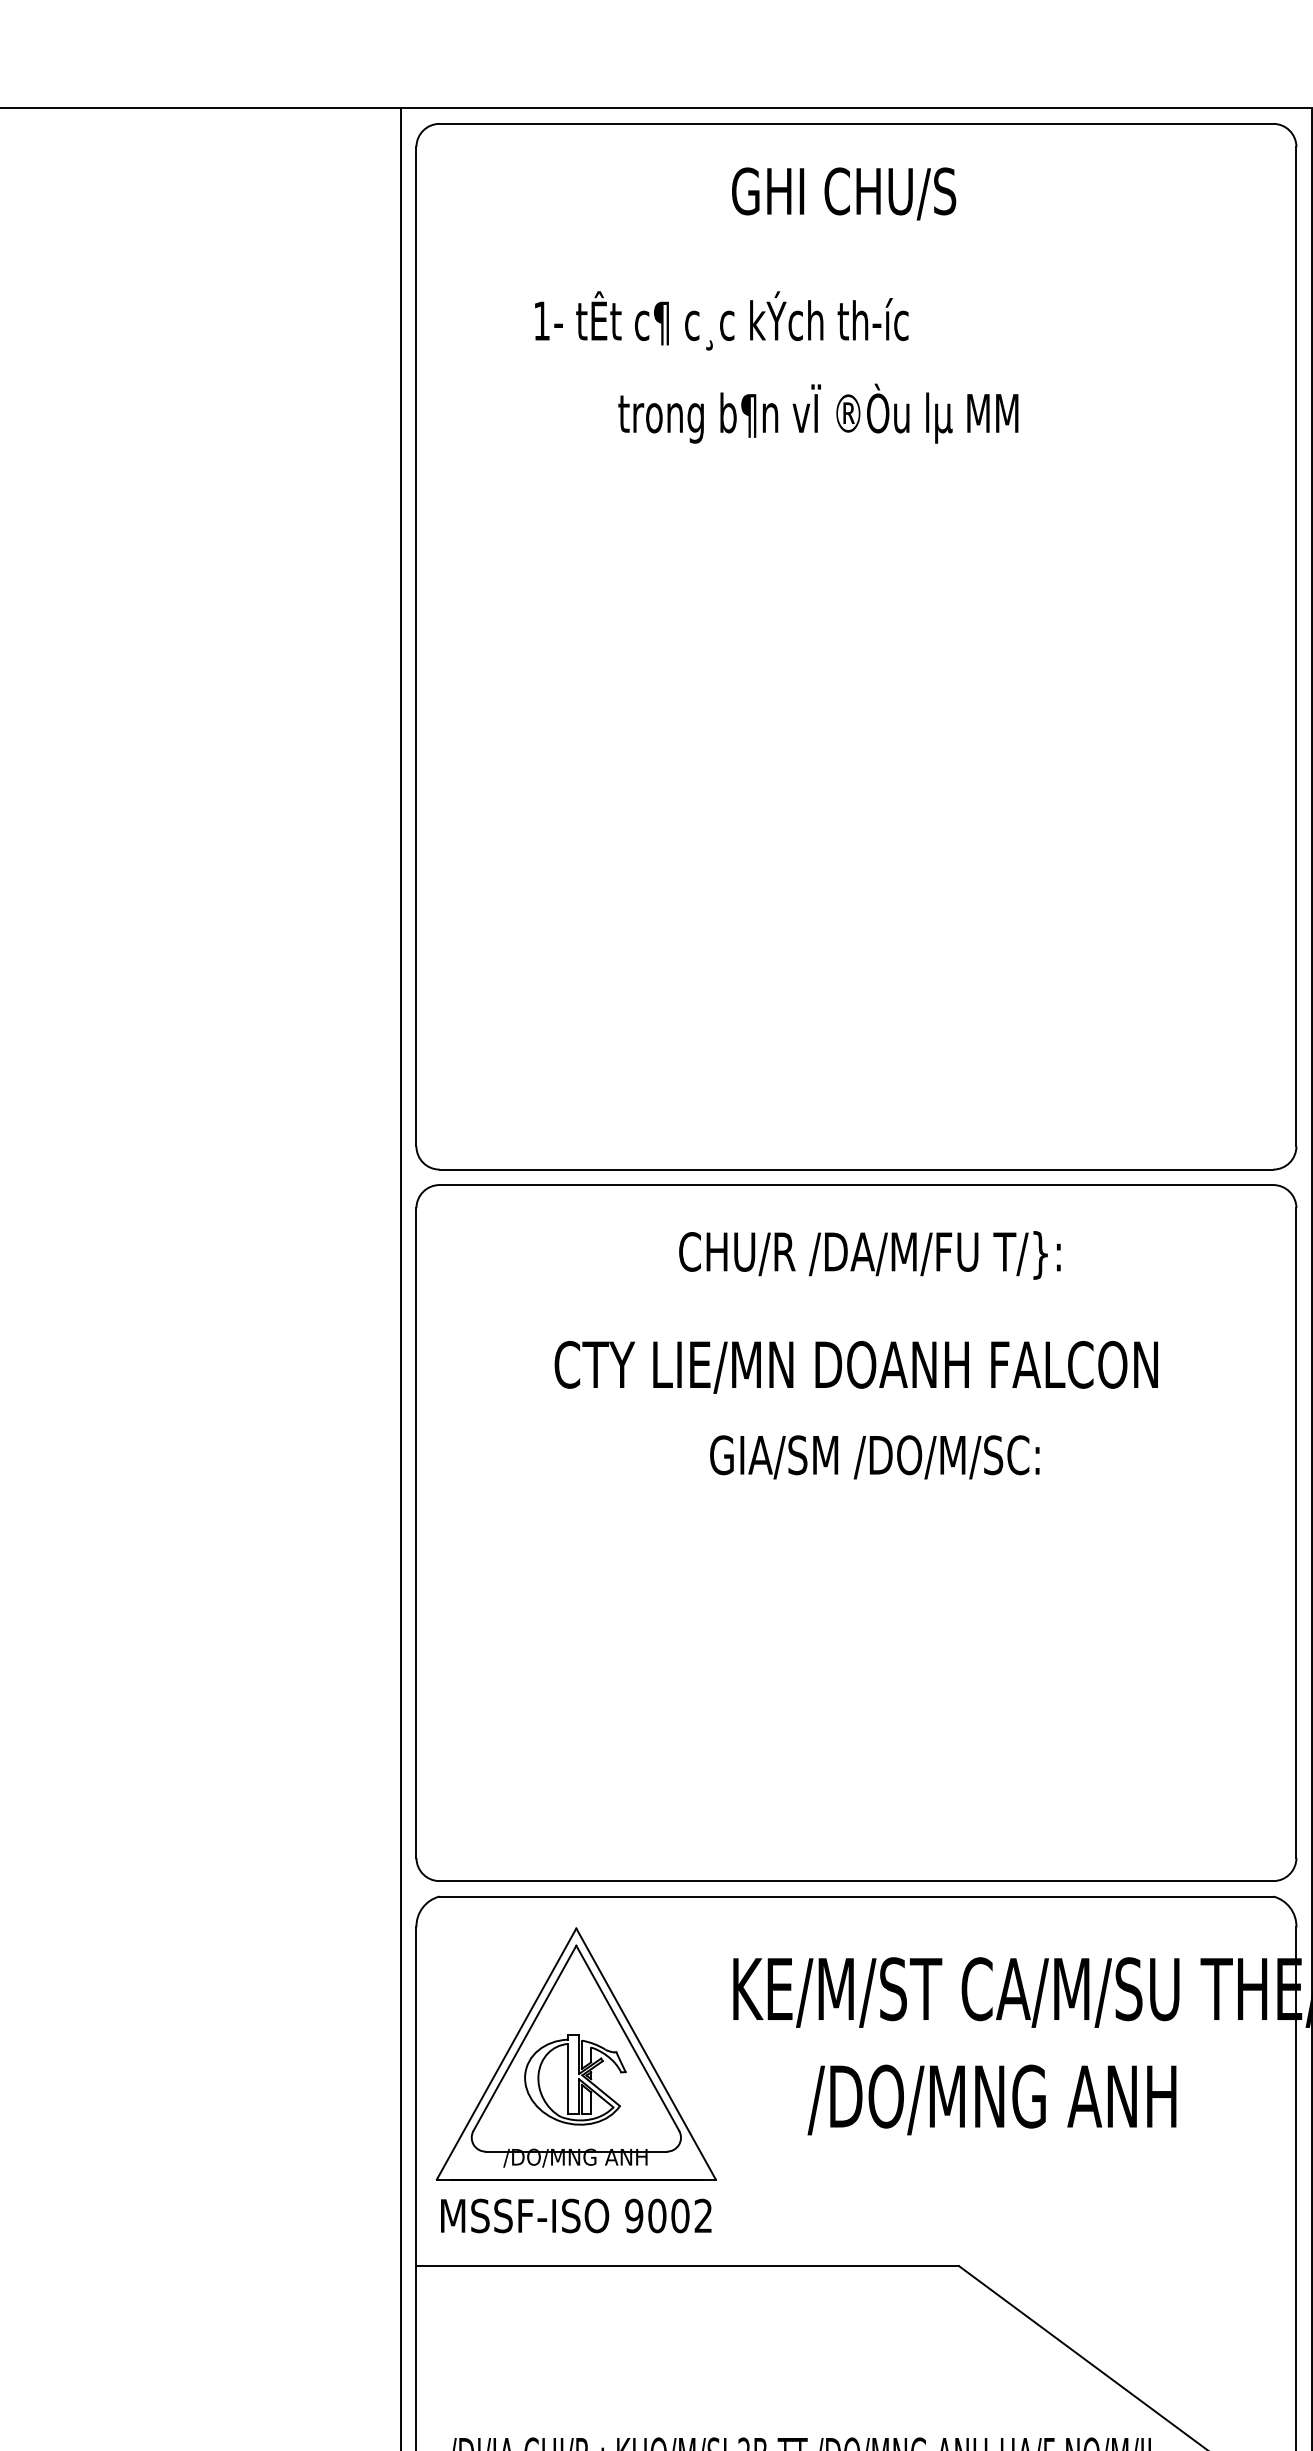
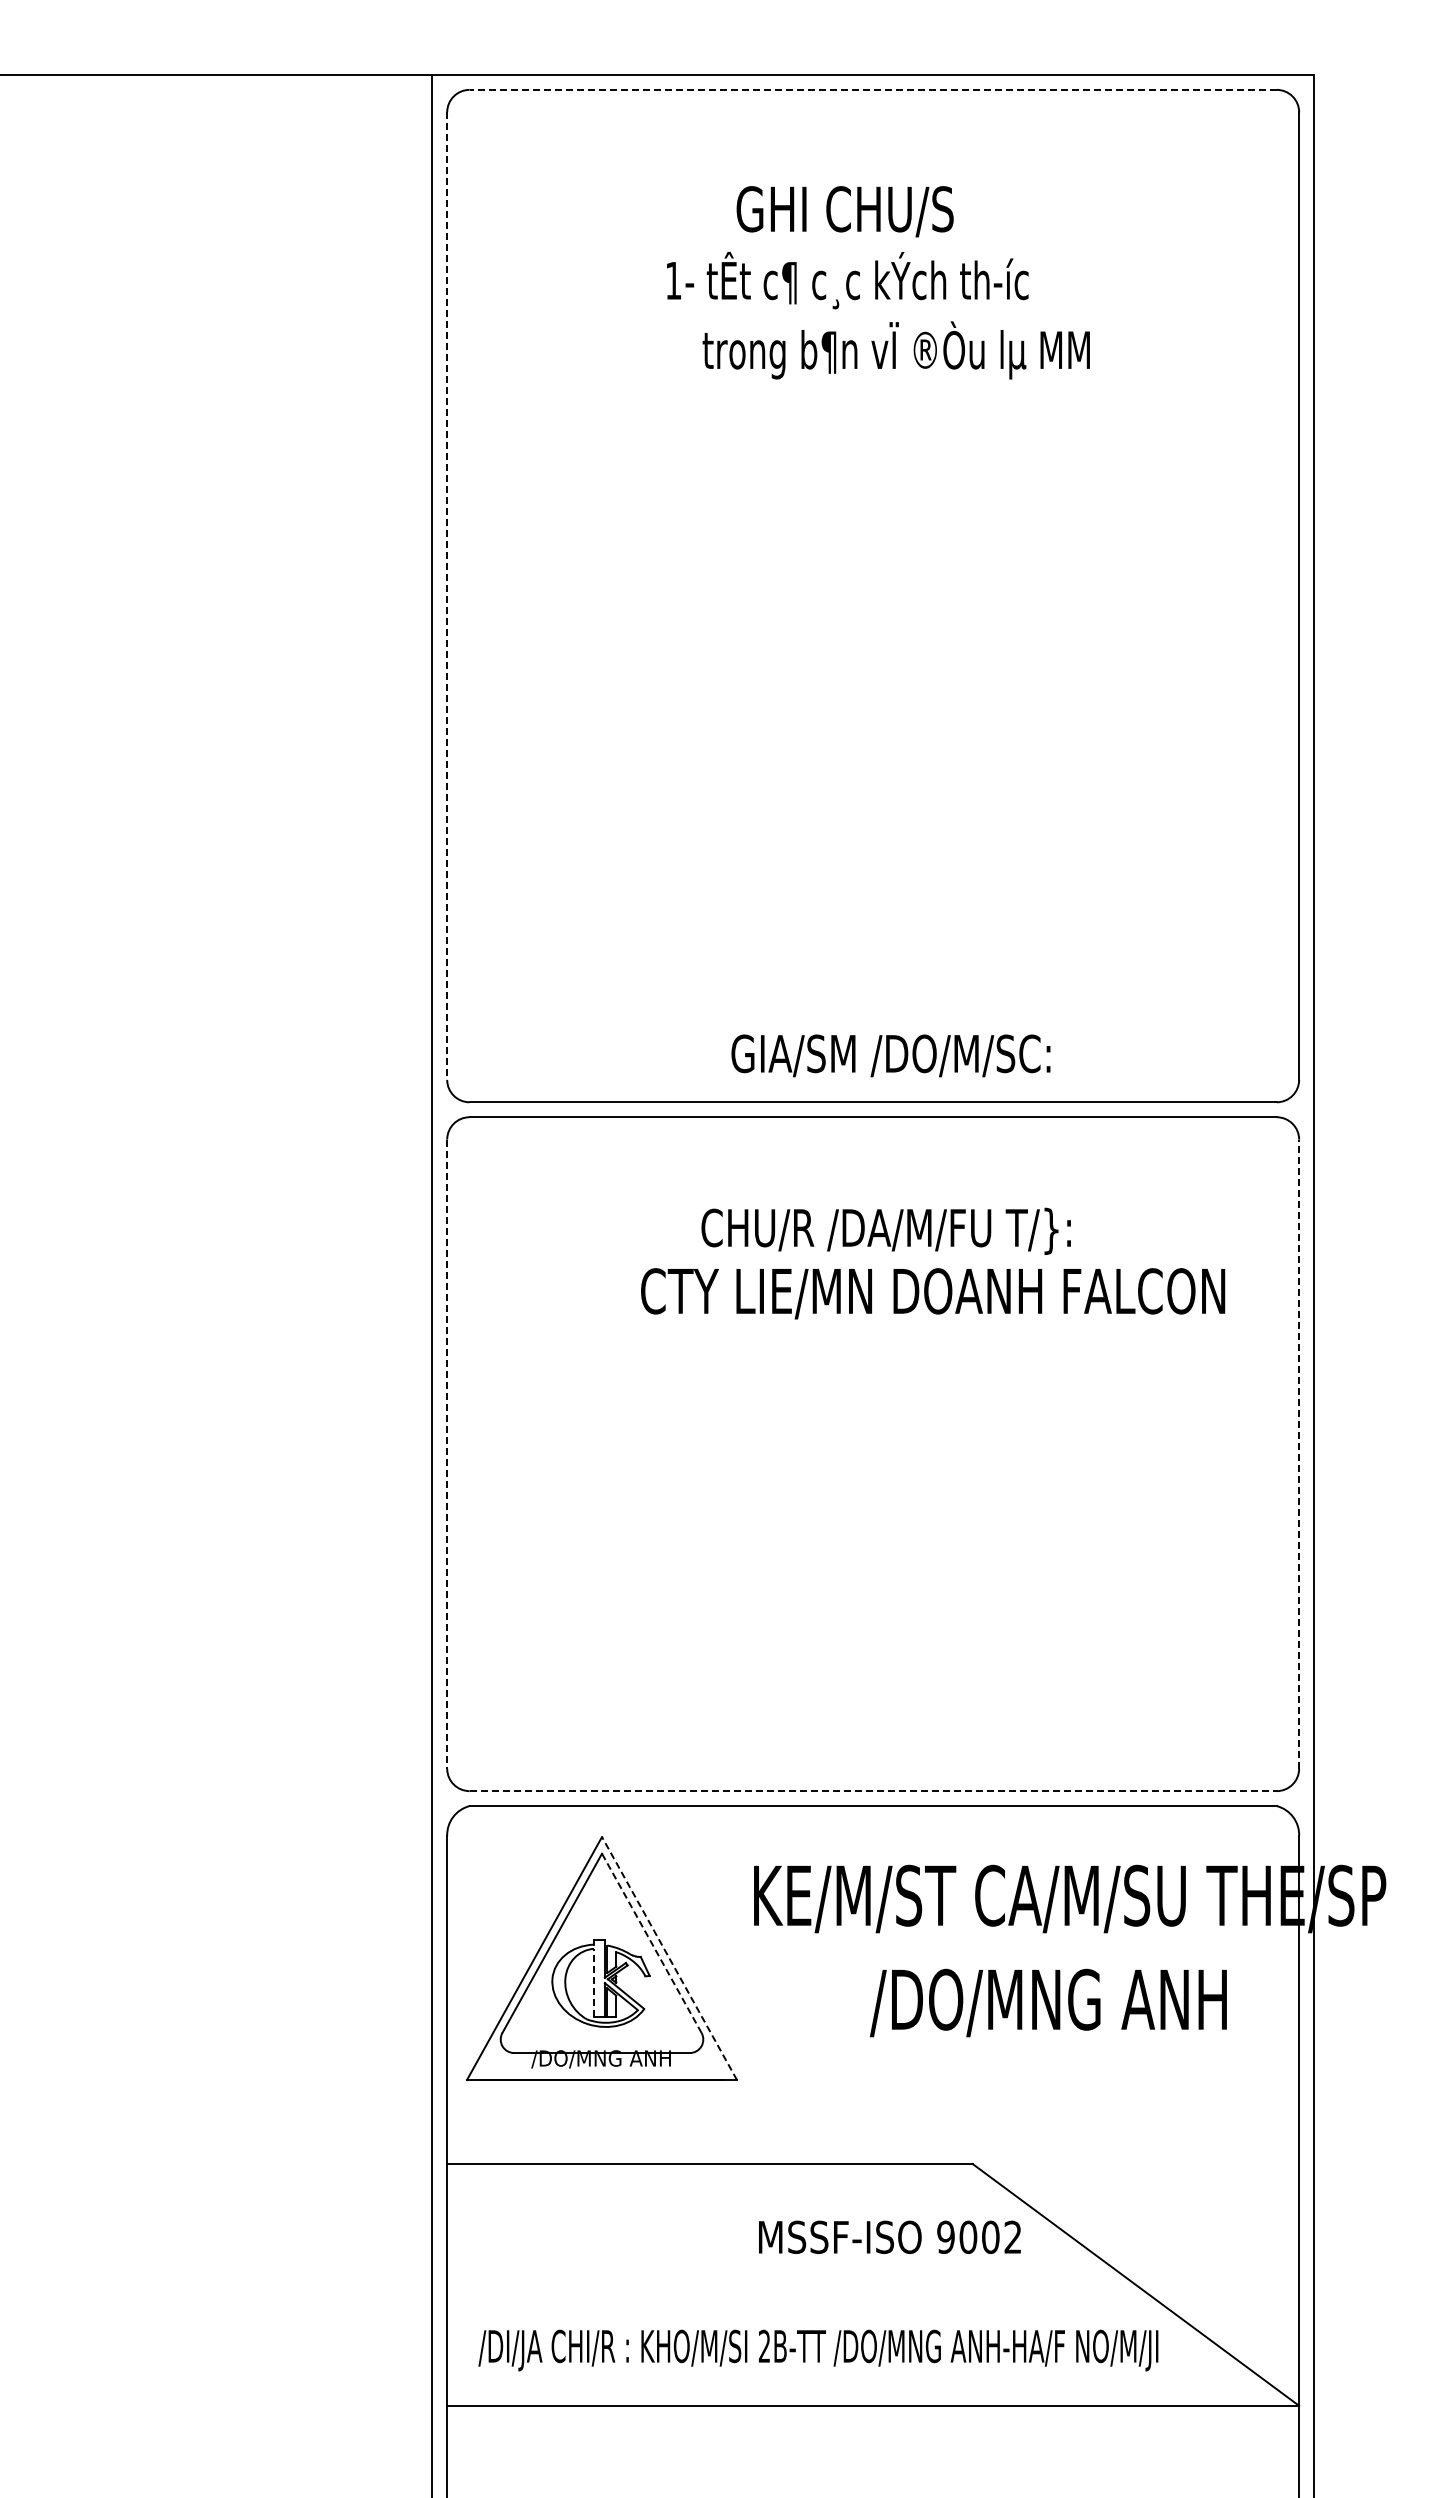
line: (856, 123) -> (873, 89), solid -> dashed
text: (843, 193) -> (844, 211), moved
text: (721, 320) -> (847, 280), moved
text: (817, 413) -> (895, 350), moved
line: (416, 647) -> (447, 596), solid -> dashed
text: (869, 1254) -> (885, 1230), moved
text: (856, 1367) -> (933, 1293), moved
text: (874, 1456) -> (890, 1055), moved
line: (416, 1533) -> (447, 1454), solid -> dashed
line: (1296, 1533) -> (1299, 1454), solid -> dashed
line: (856, 1881) -> (873, 1791), solid -> dashed
line: (627, 2038) -> (651, 1943), solid -> dashed
line: (646, 2053) -> (669, 1958), solid -> dashed
line: (567, 2078) -> (593, 1982), solid -> dashed
text: (992, 2099) -> (1048, 2002), moved
text: (575, 2215) -> (889, 2236), moved

